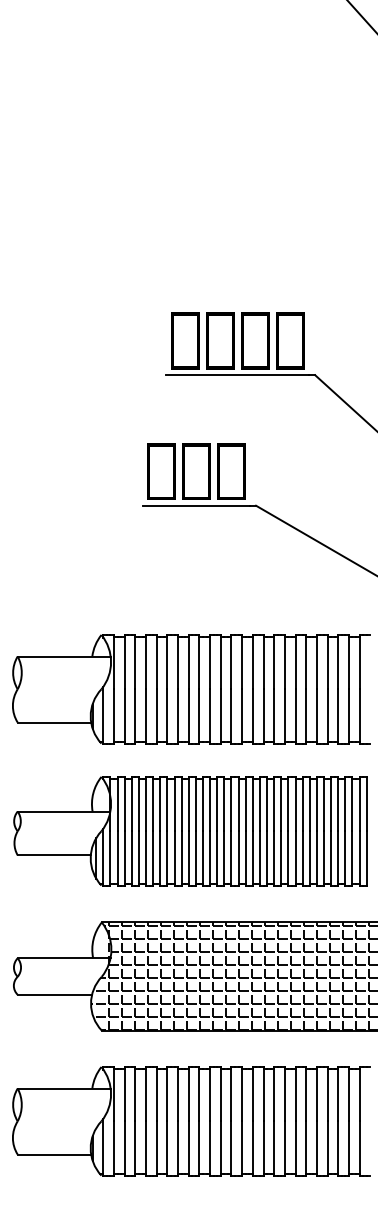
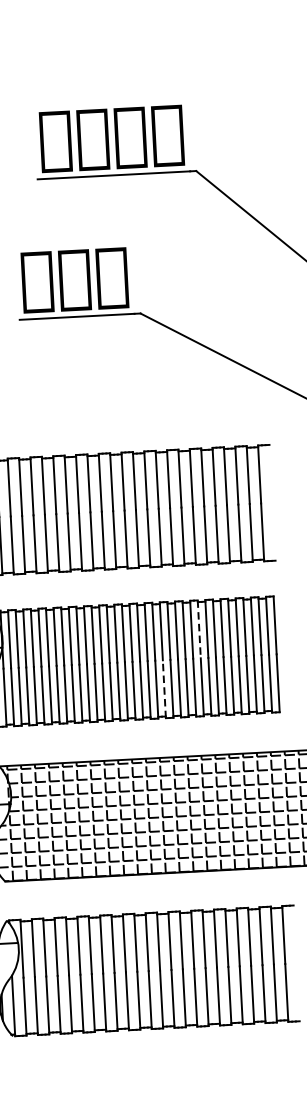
line: (295, 804) -> (199, 629), solid -> dashed
line: (259, 857) -> (163, 688), solid -> dashed

